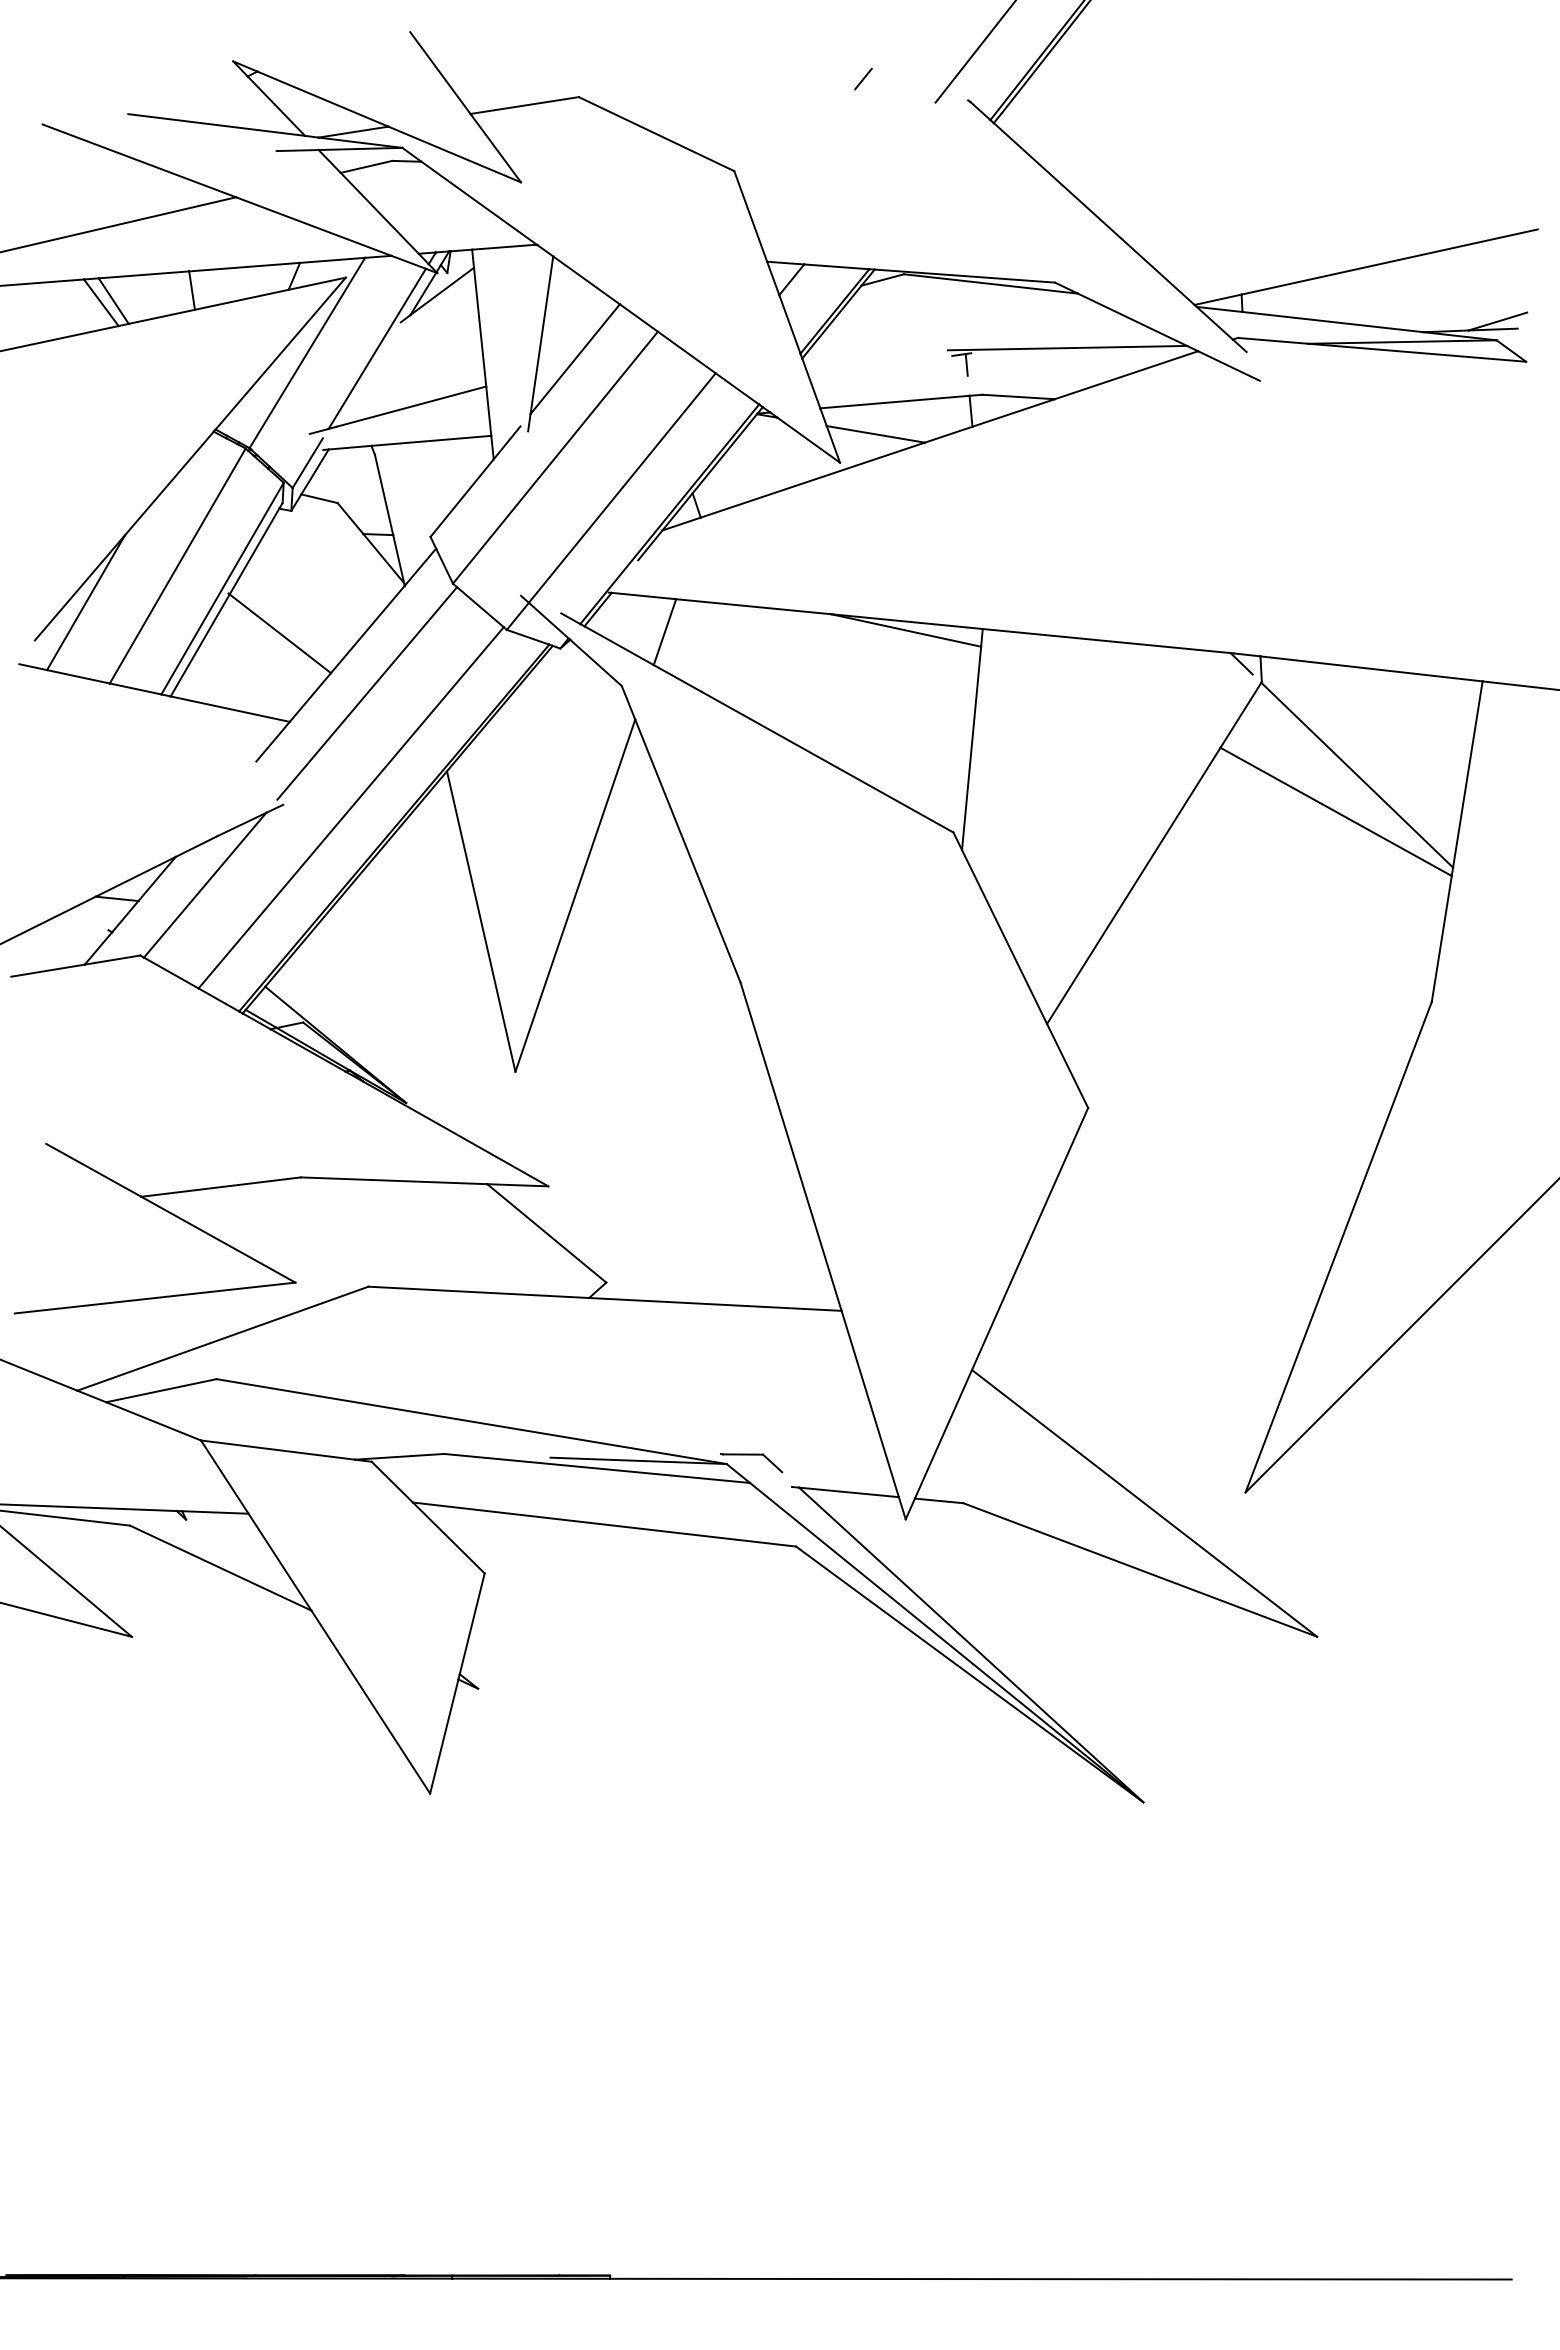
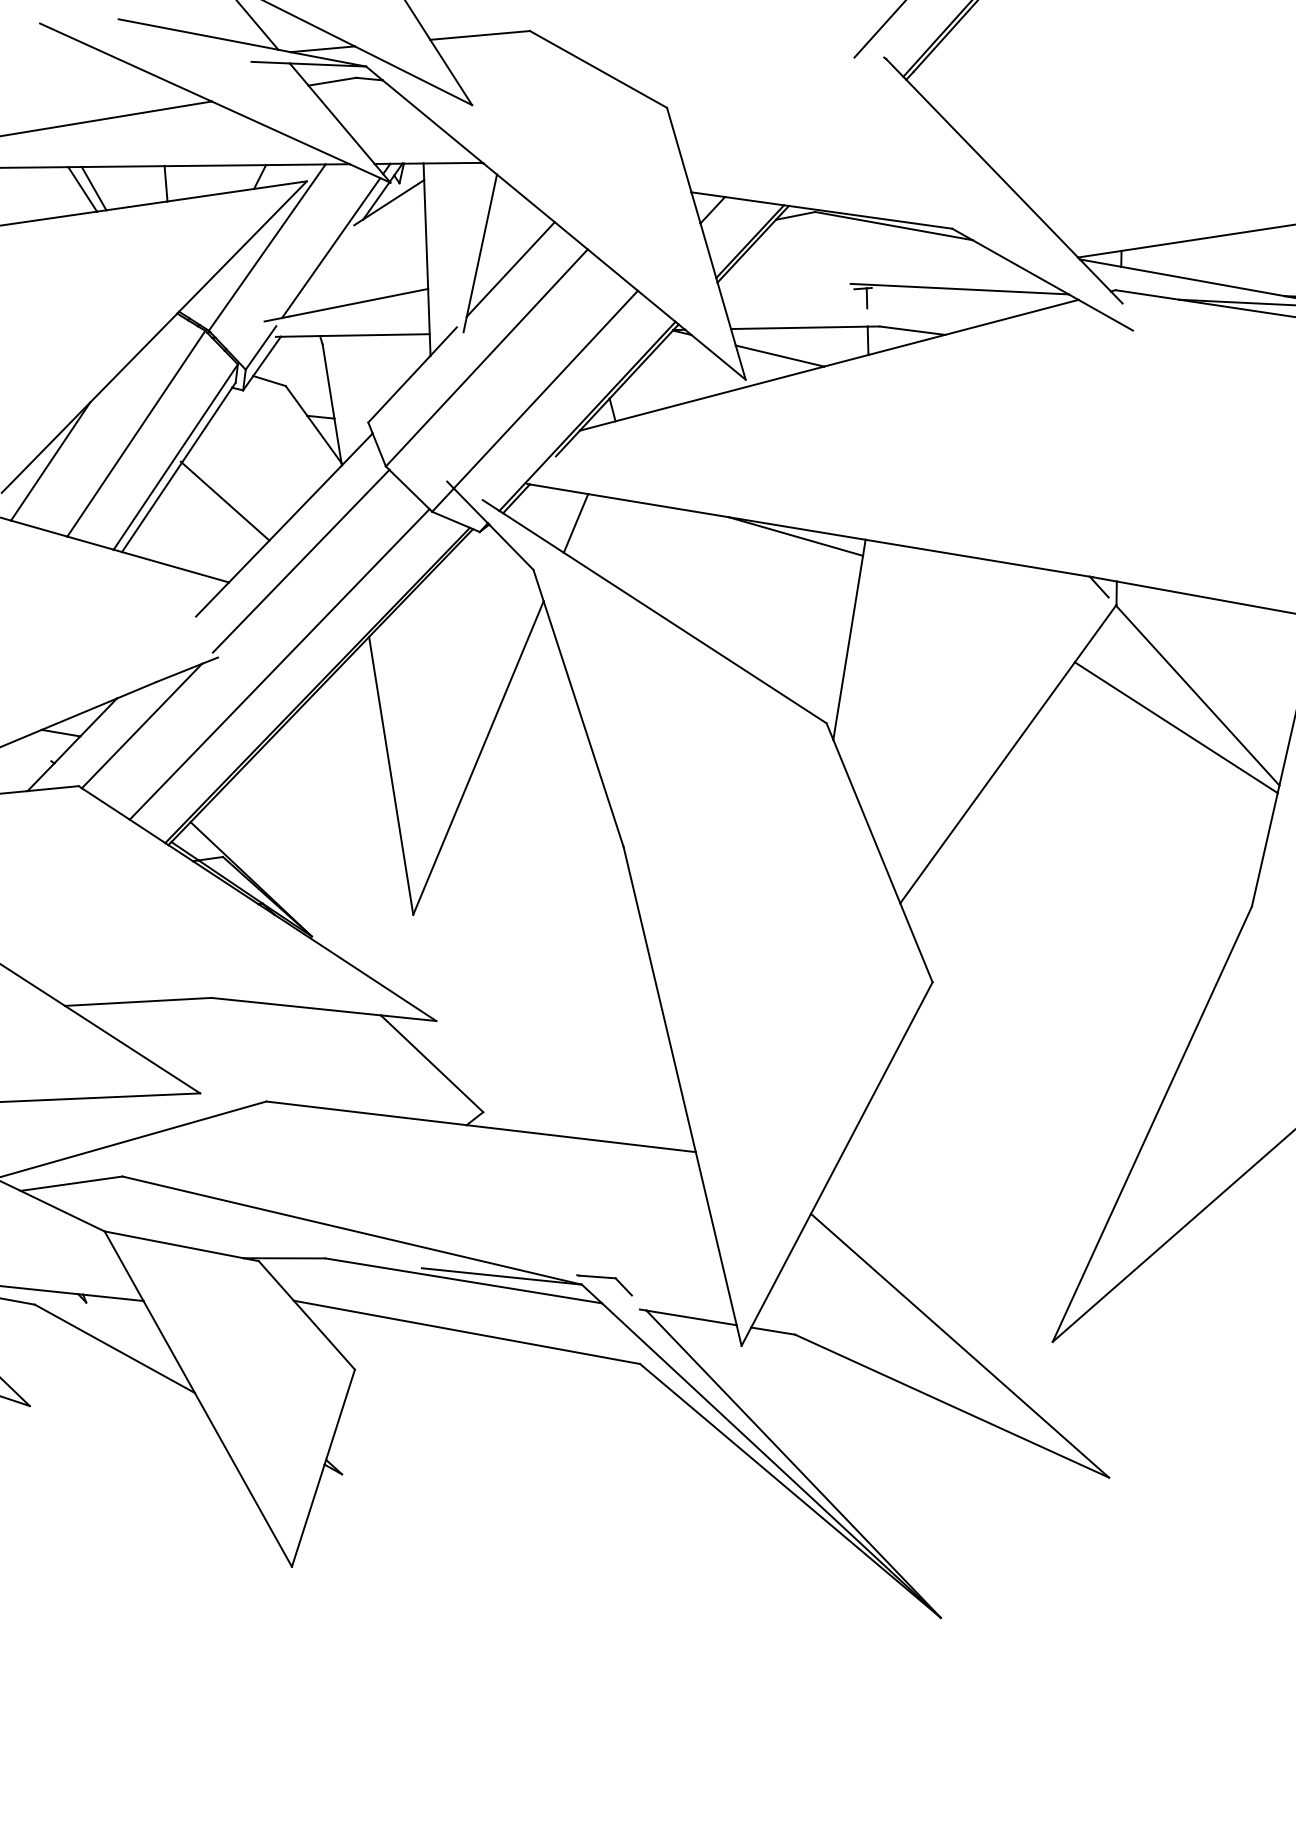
line: (863, 78) -> (790, 31), removed

